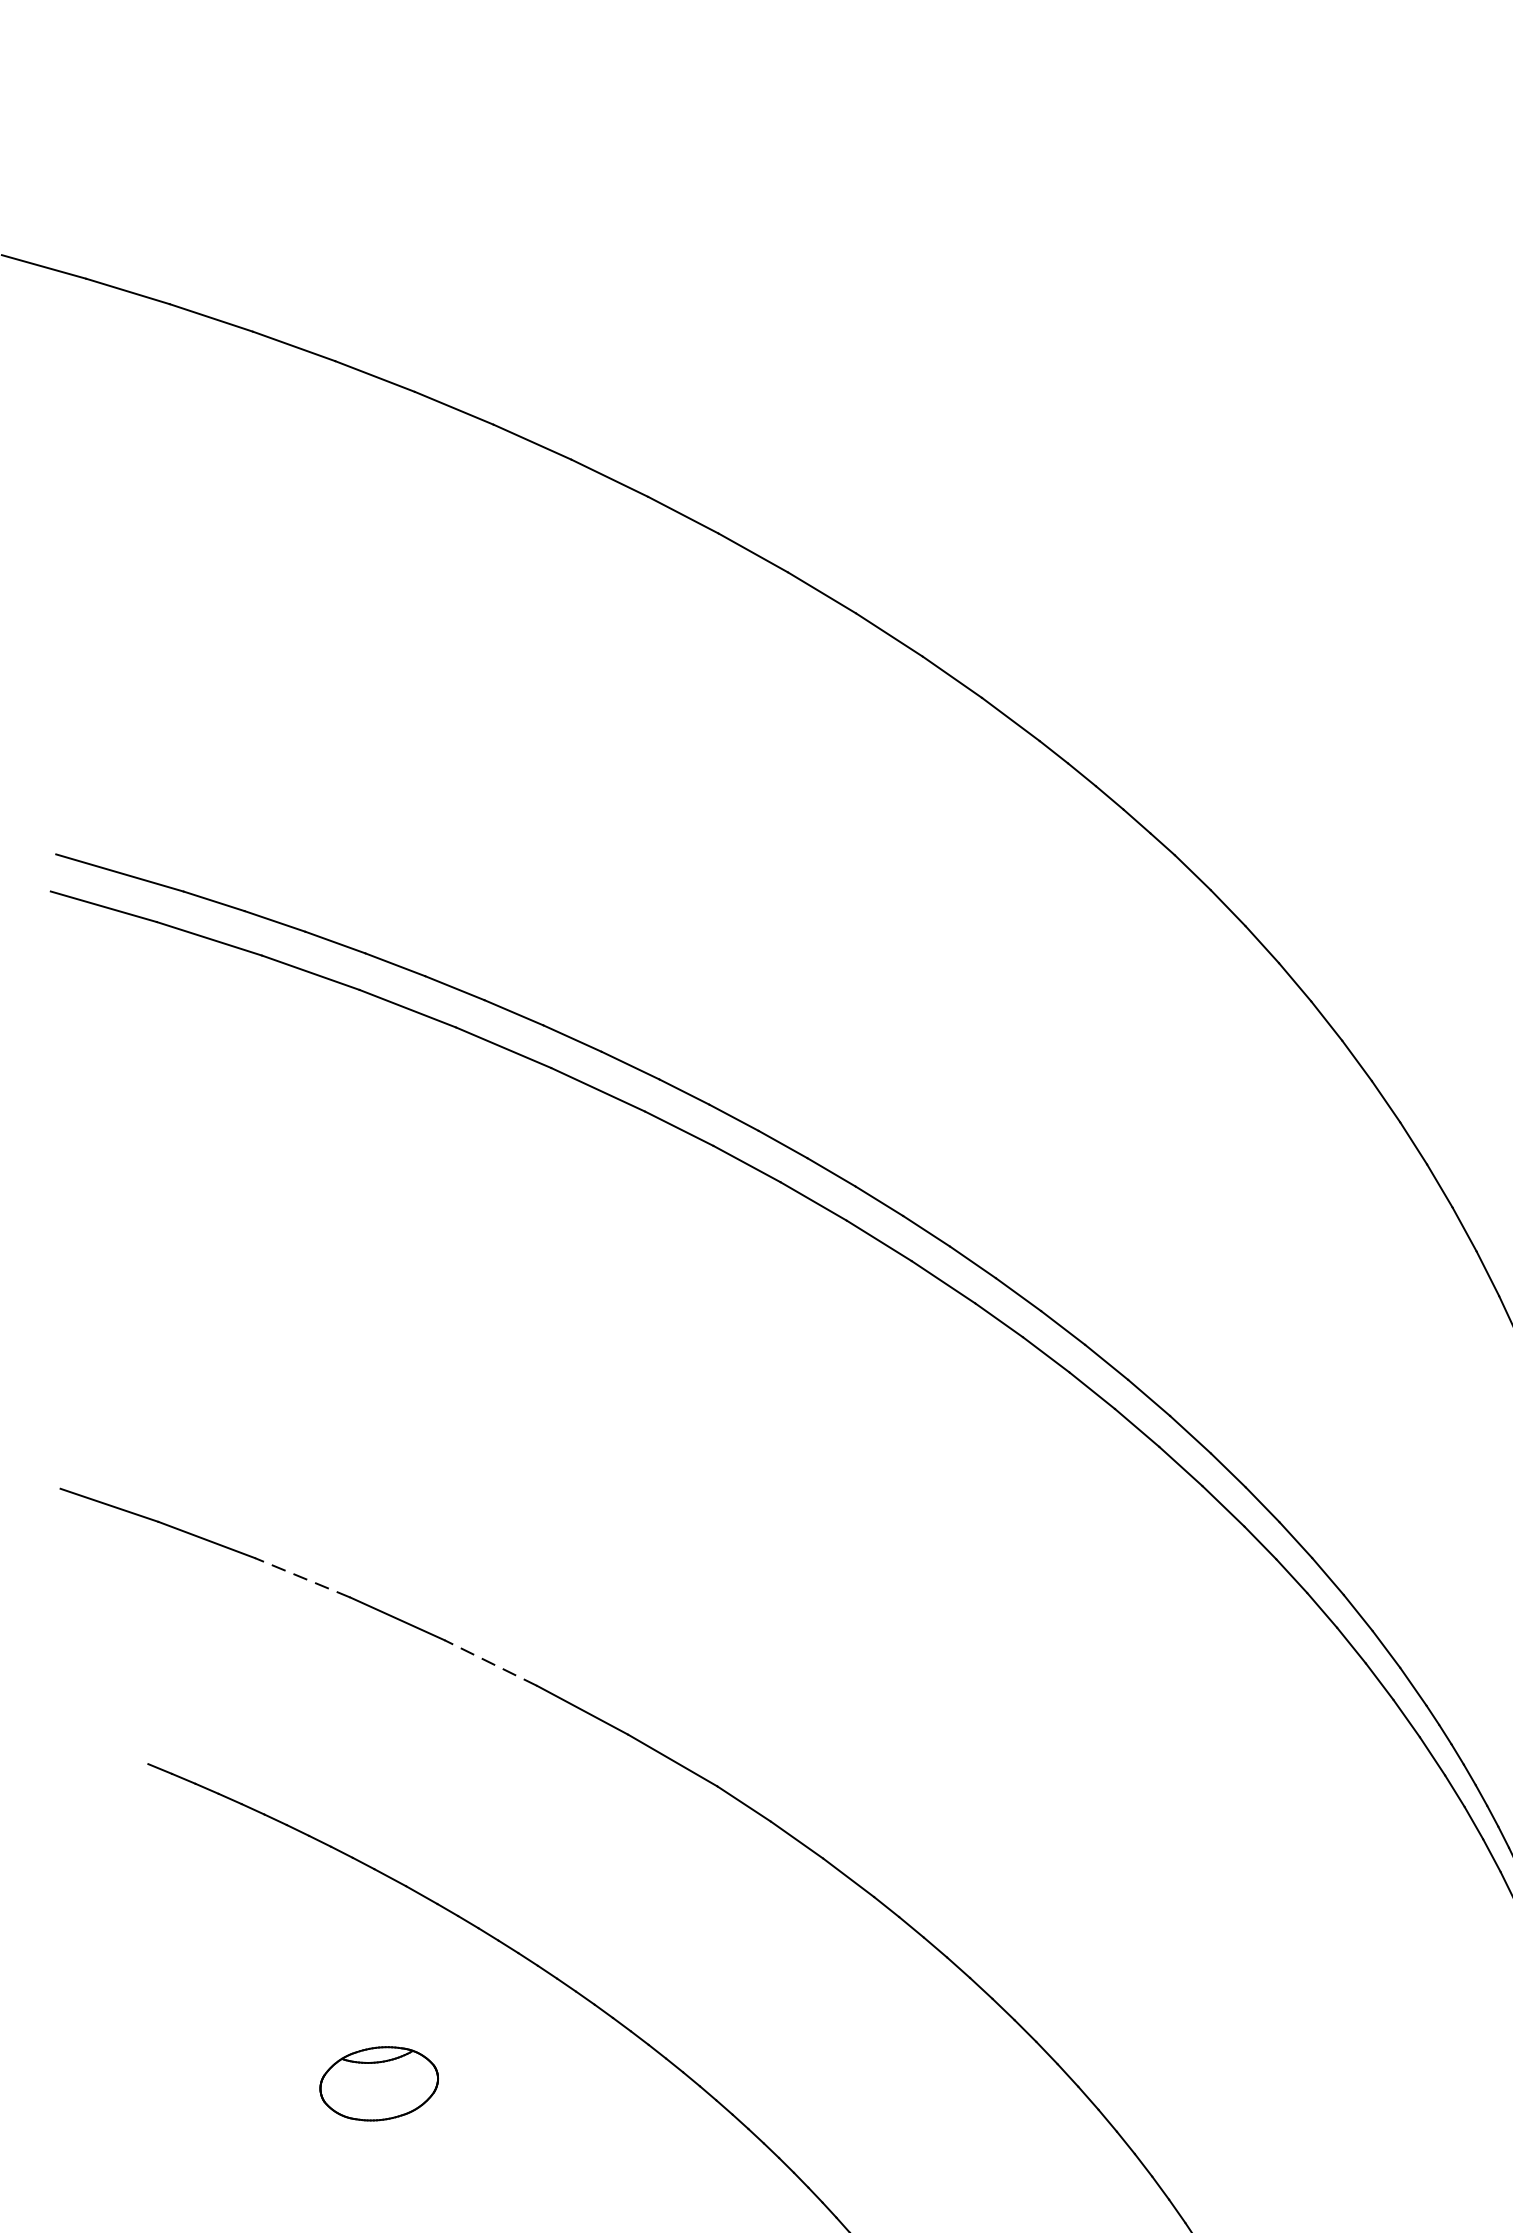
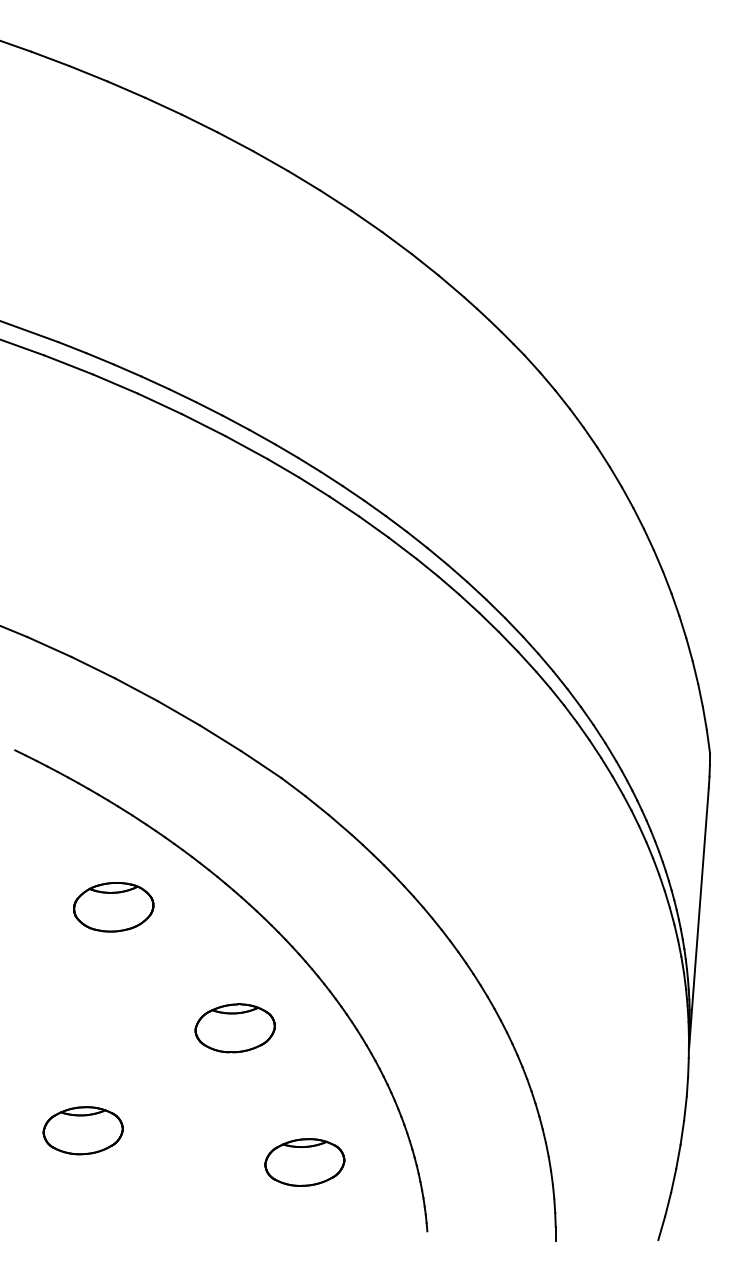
line: (301, 1577) -> (92, 667), dashed -> solid
line: (489, 1663) -> (178, 713), dashed -> solid
part: (378, 2084) -> (113, 907), size x1.43

